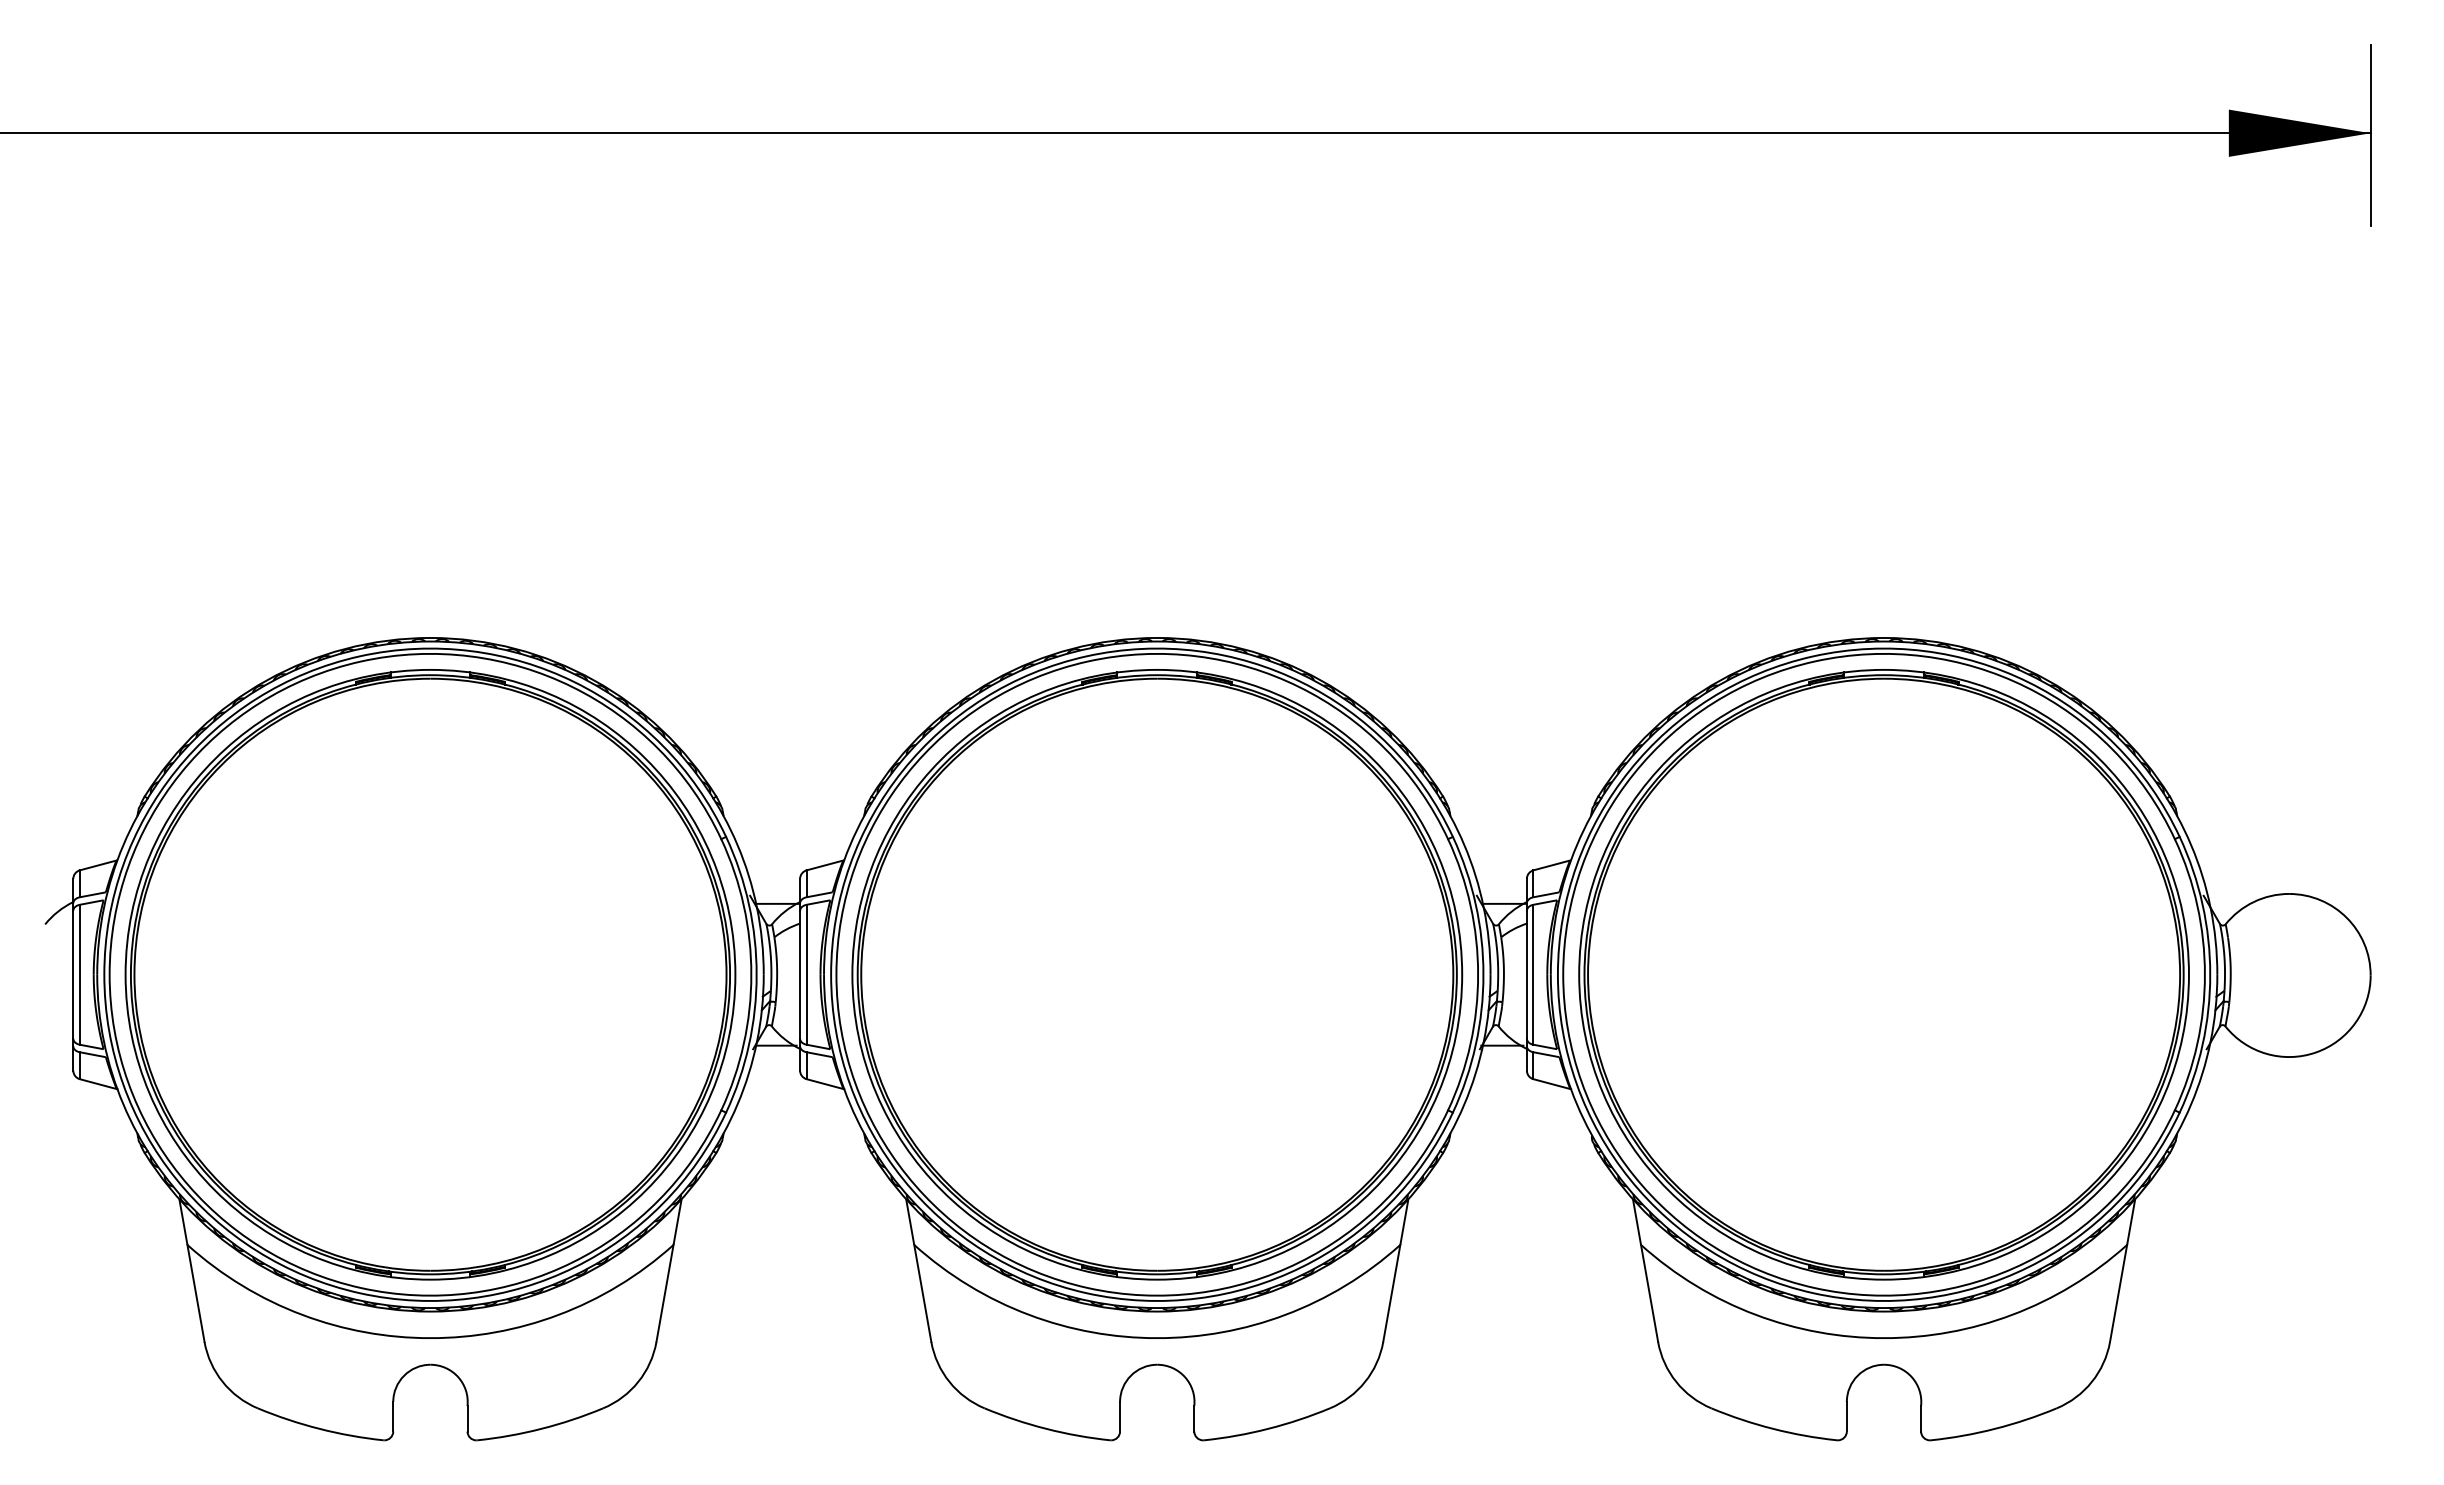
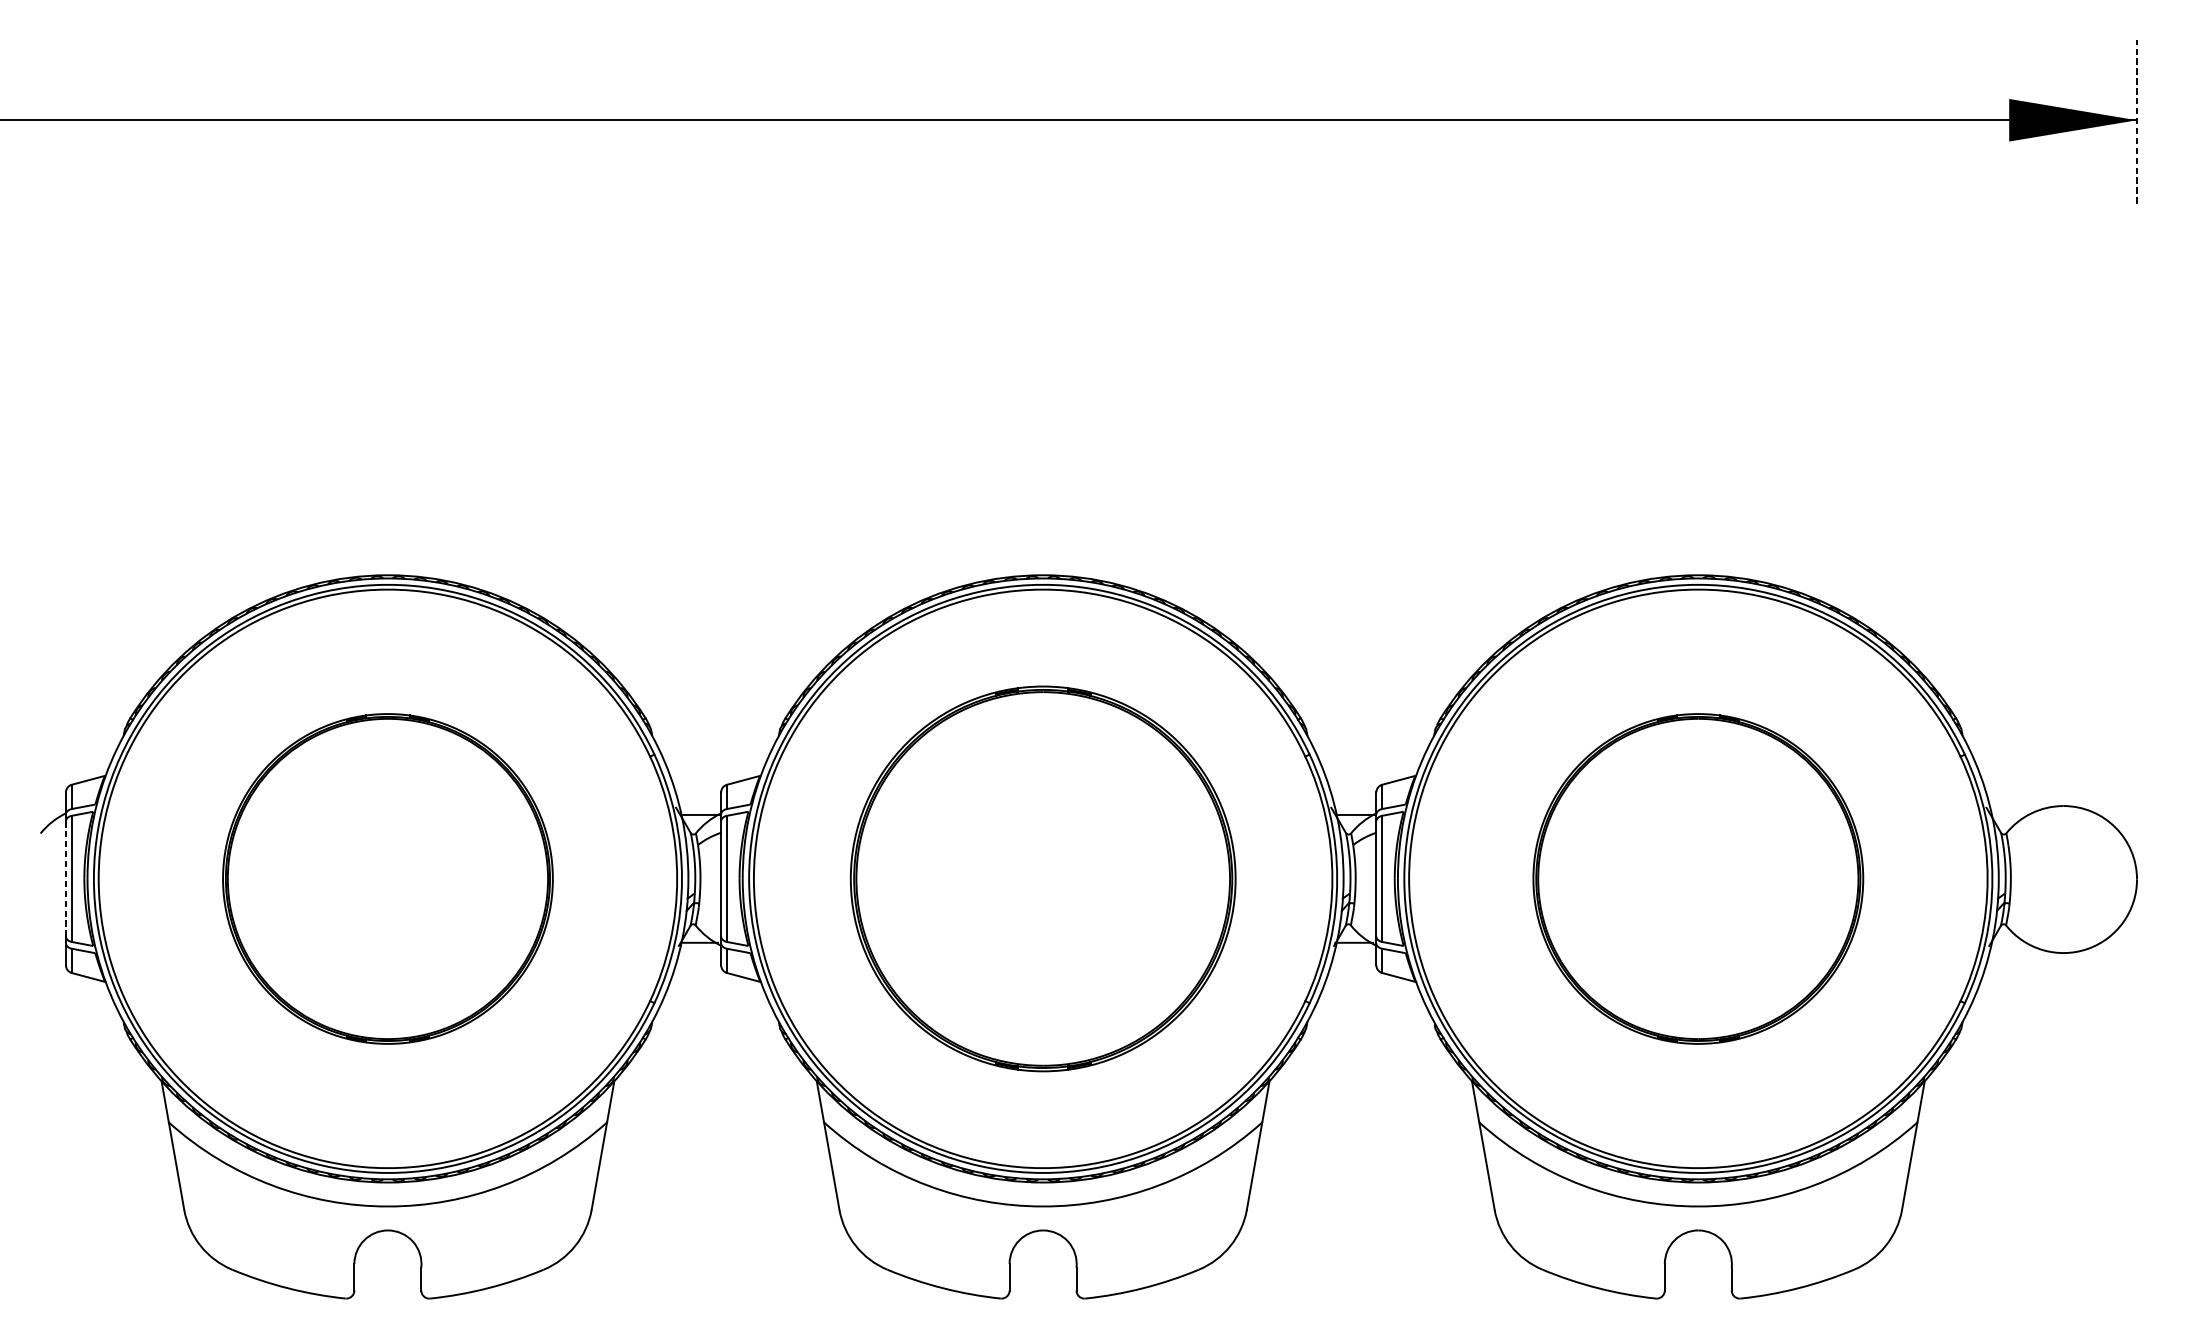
line: (2370, 135) -> (2136, 122), solid -> dashed
line: (73, 974) -> (66, 878), solid -> dashed
part: (430, 974) -> (387, 878), size x0.6
part: (1157, 974) -> (1043, 878), size x0.7
part: (1883, 974) -> (1697, 878), size x0.6

